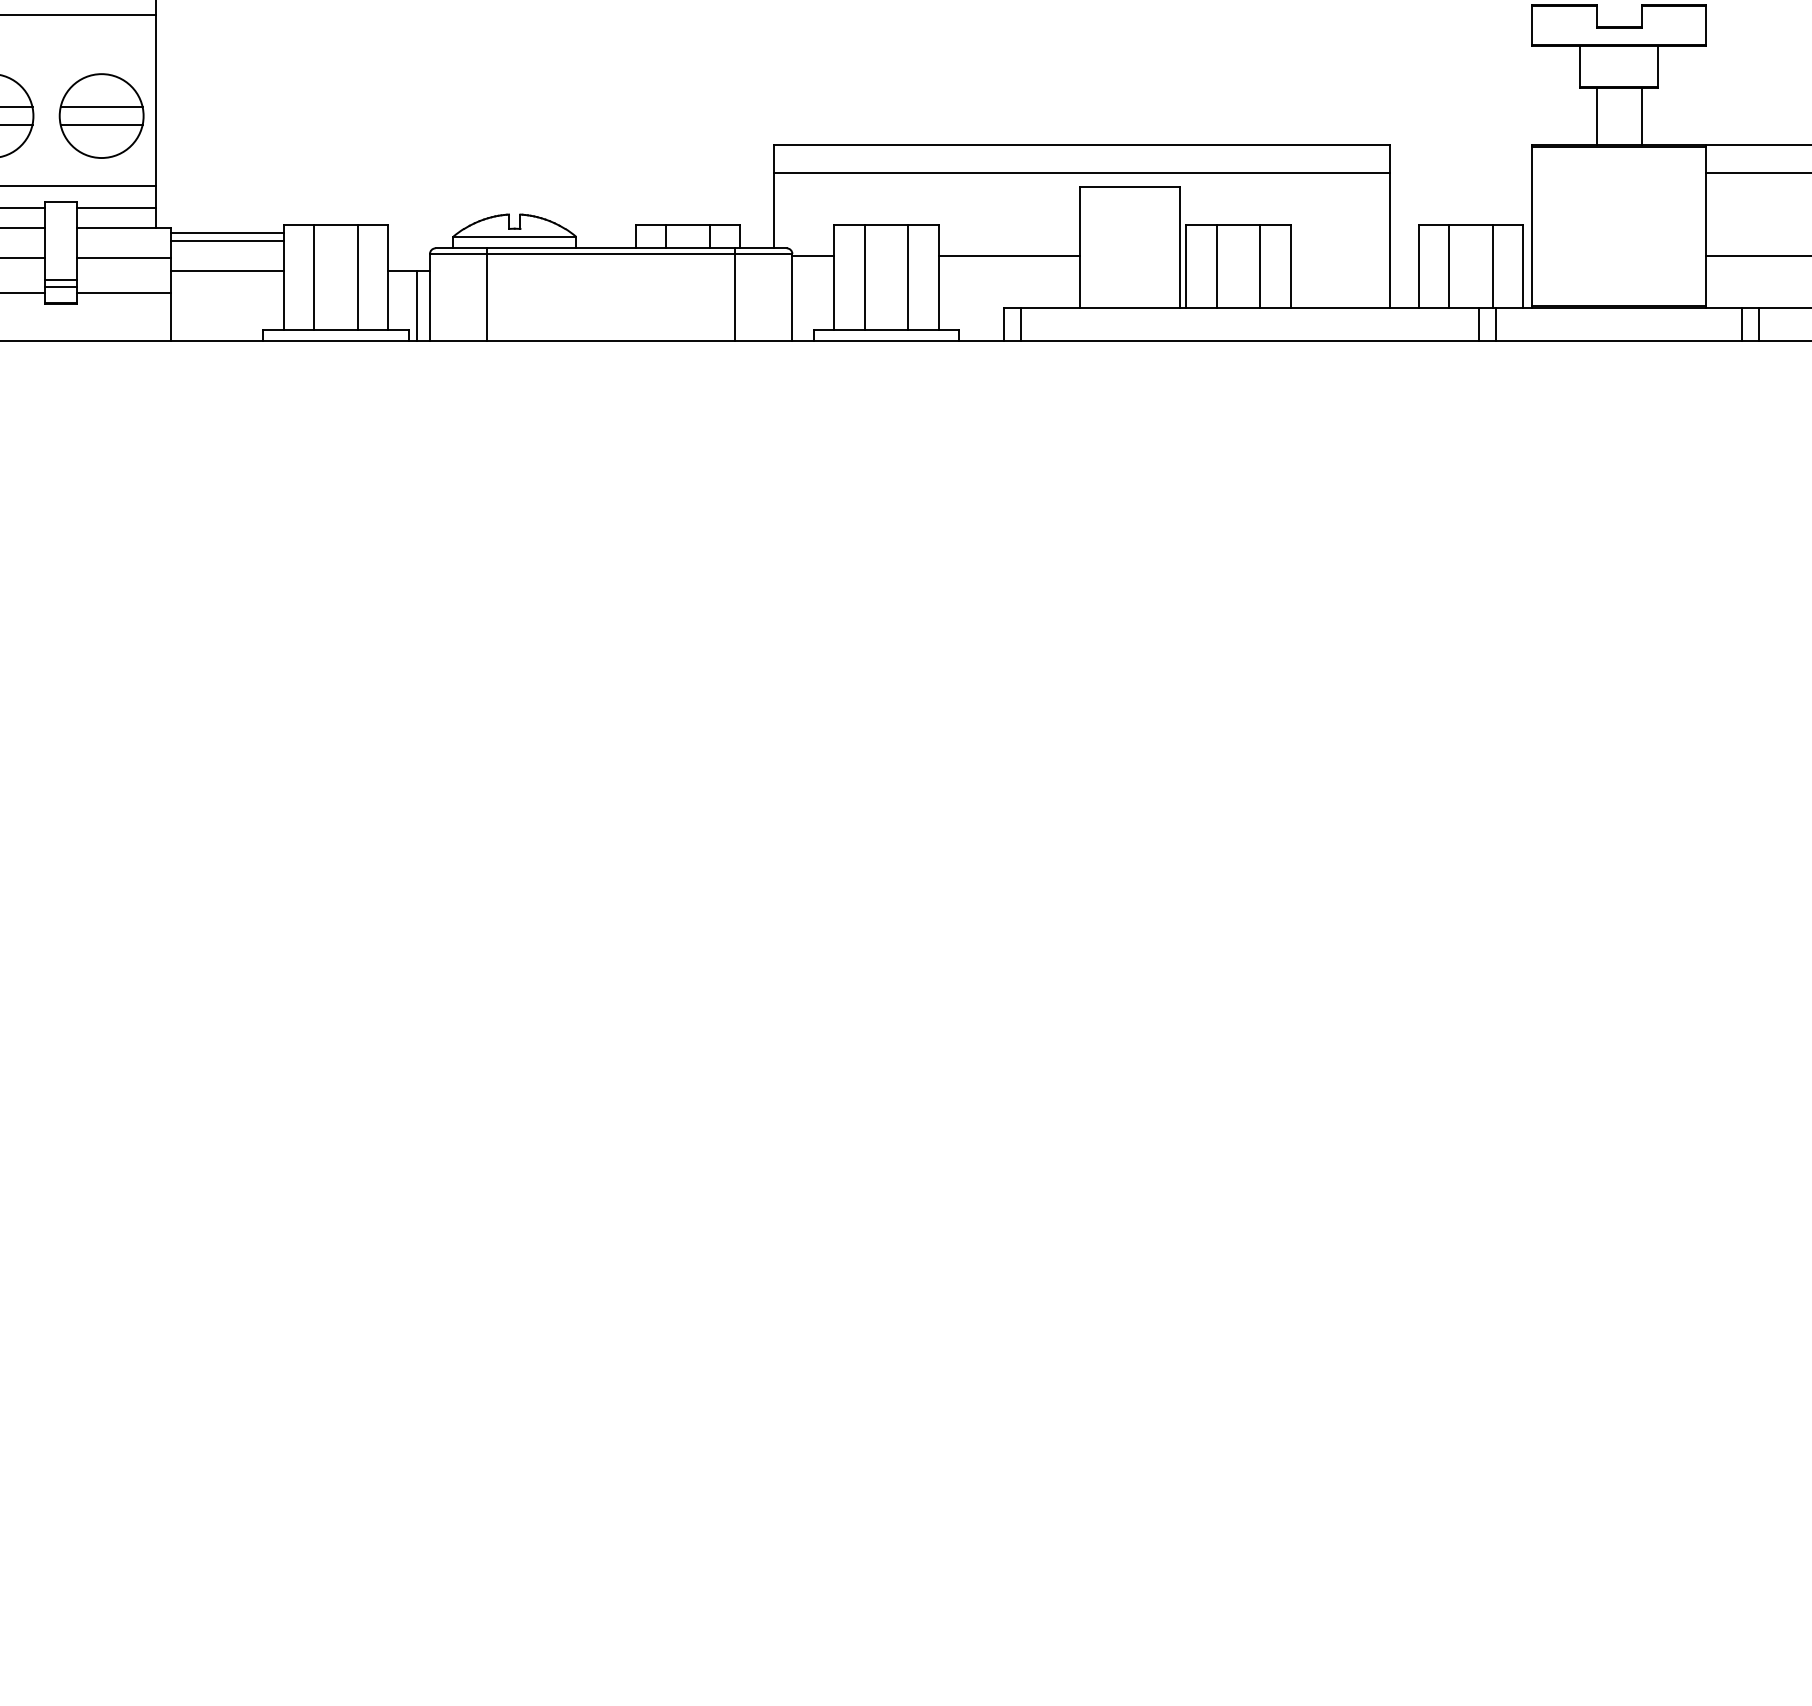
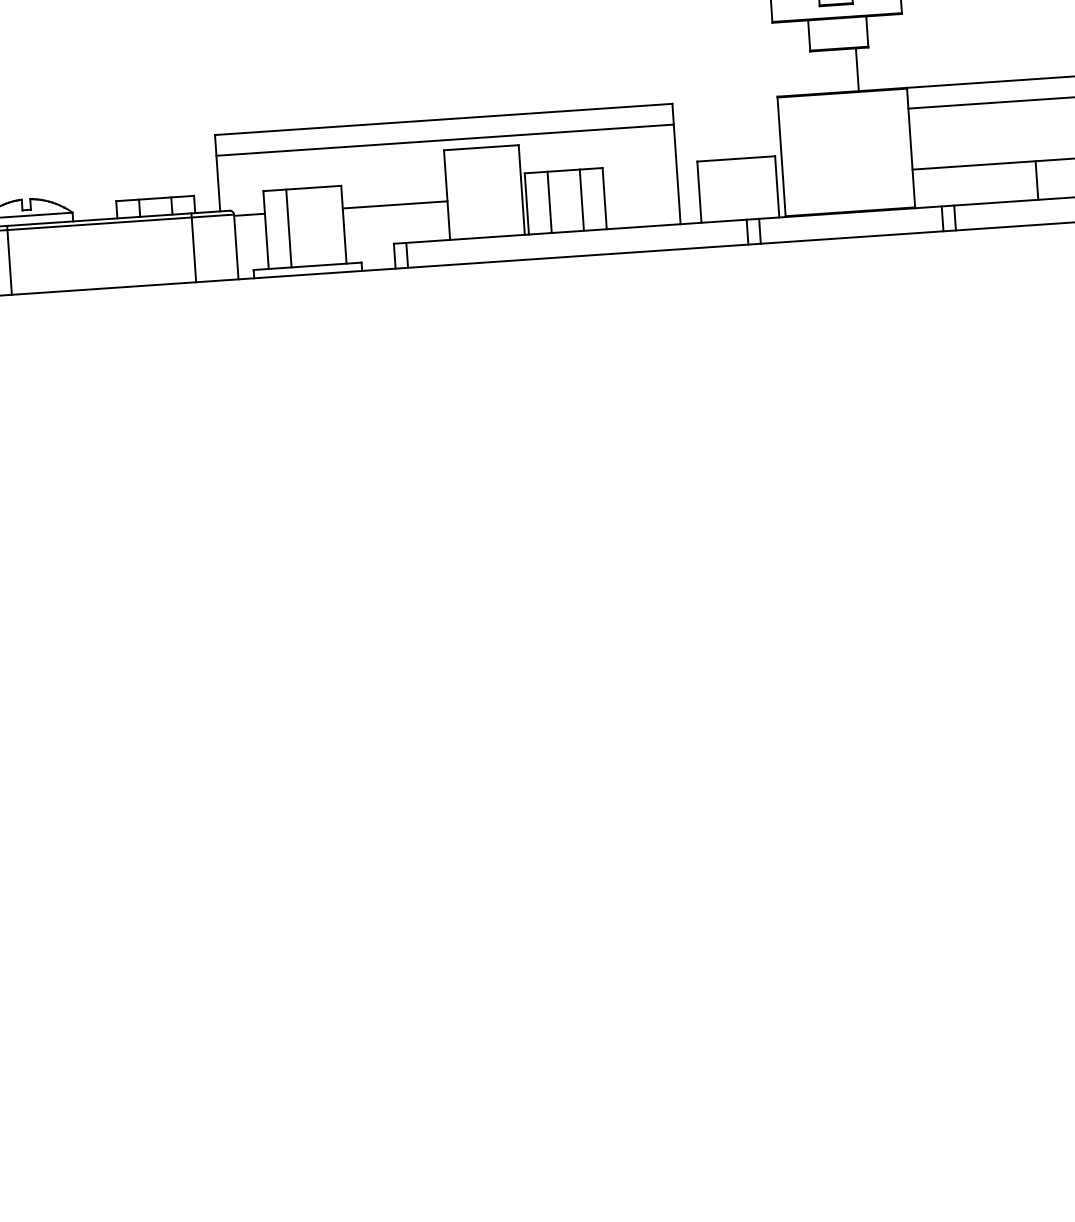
line: (1596, 116) -> (823, 71), removed
line: (1449, 266) -> (722, 190), removed
line: (1492, 266) -> (754, 188), removed
line: (908, 277) -> (321, 226), removed

